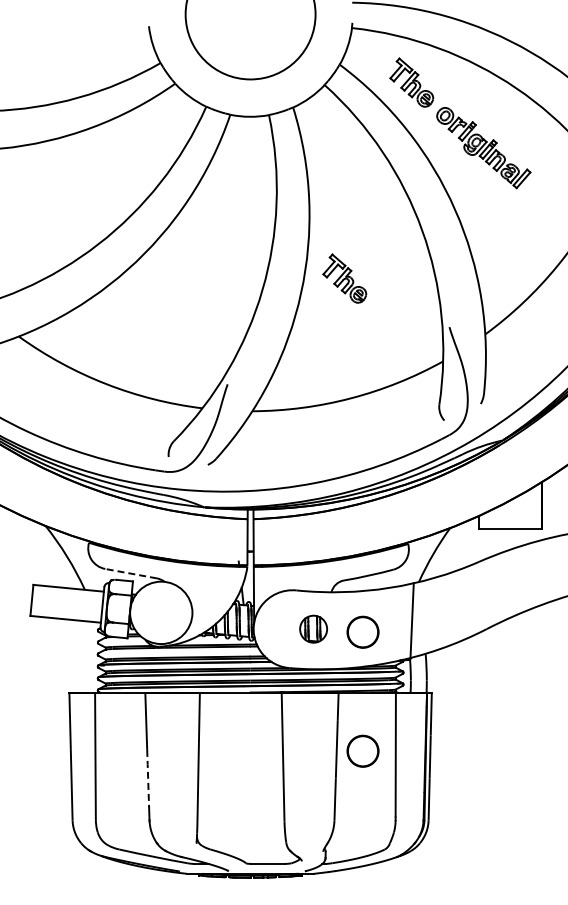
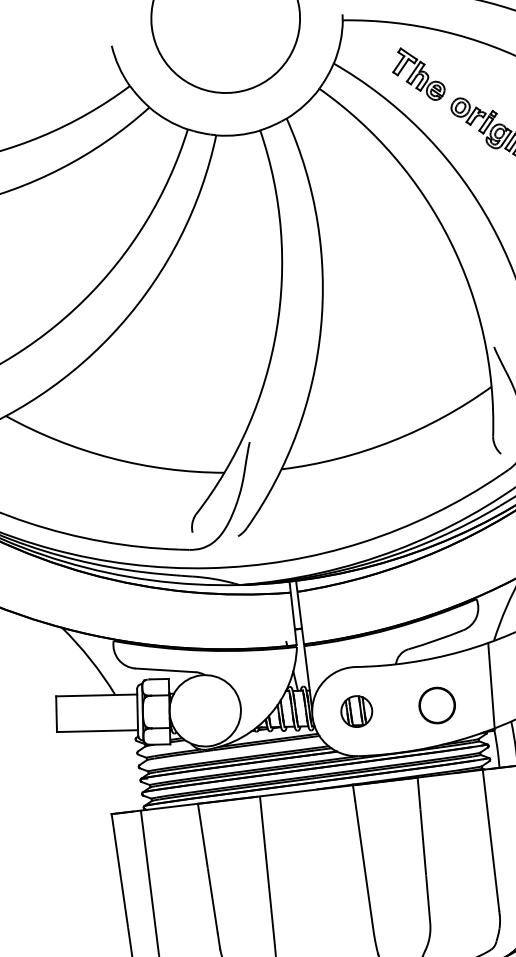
part: (344, 278) -> (368, 305), removed
line: (130, 573) -> (164, 670), dashed -> solid
part: (313, 628) -> (356, 710), moved
circle: (362, 750) -> (452, 839), removed
line: (148, 778) -> (213, 900), dashed -> solid

